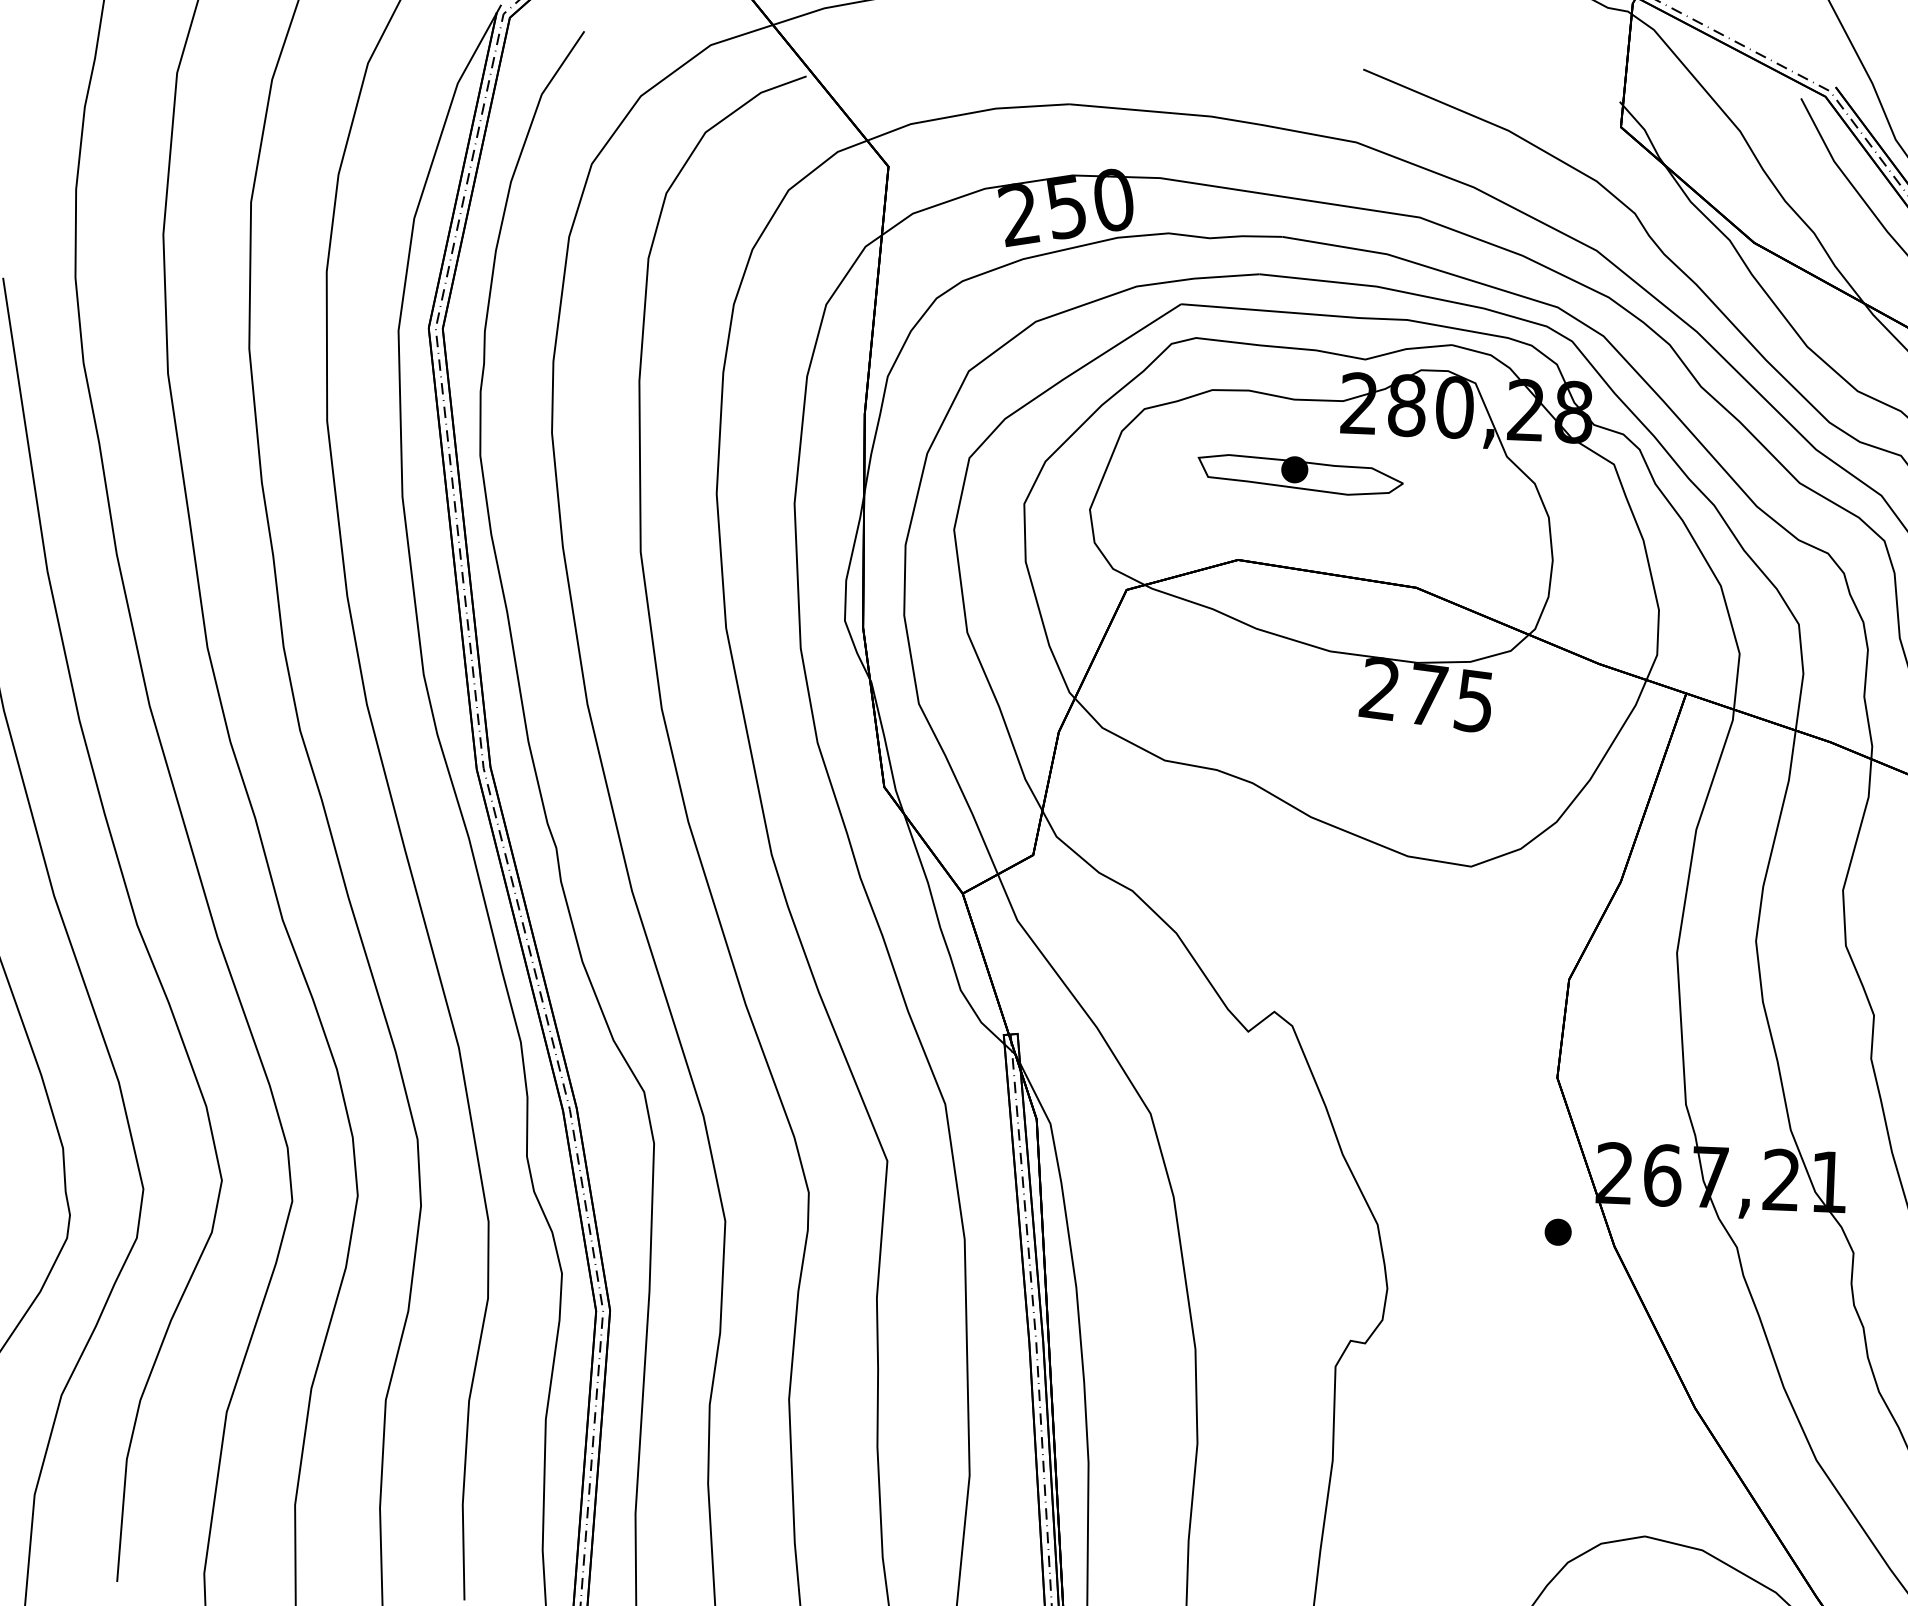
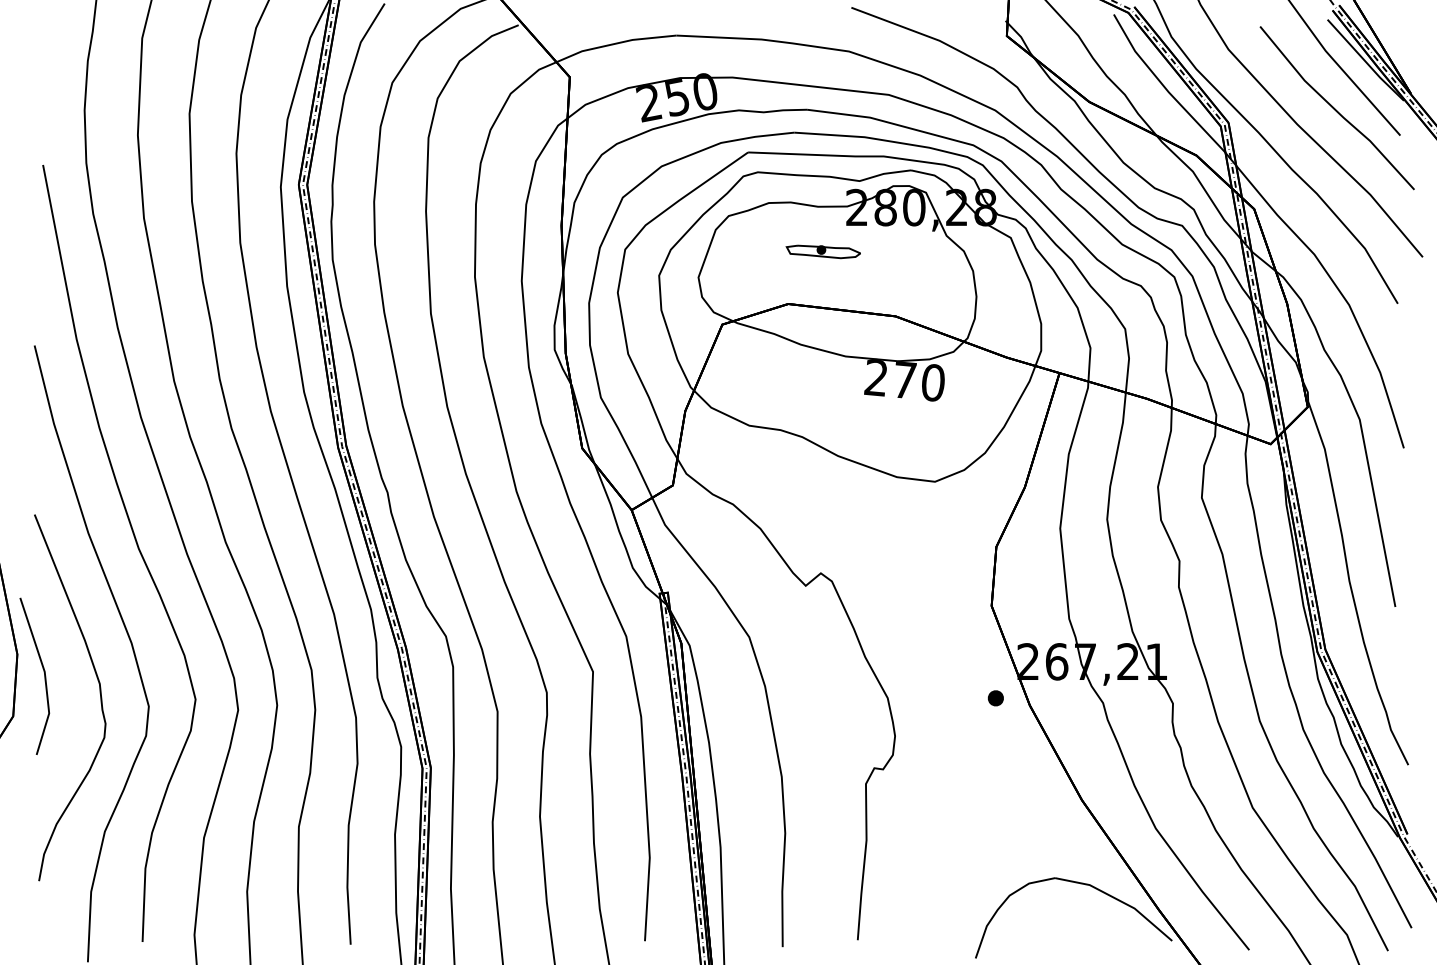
part: (1300, 474) -> (823, 251), size x0.6
text: (1473, 700) -> (932, 382), 275 -> 270

